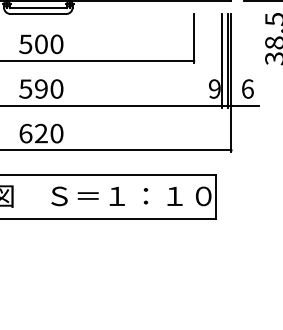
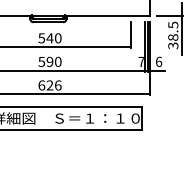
text: (40, 44) -> (49, 38), 500 -> 540
text: (212, 88) -> (140, 61), 9 -> 7
text: (57, 133) -> (58, 85), 620 -> 626

